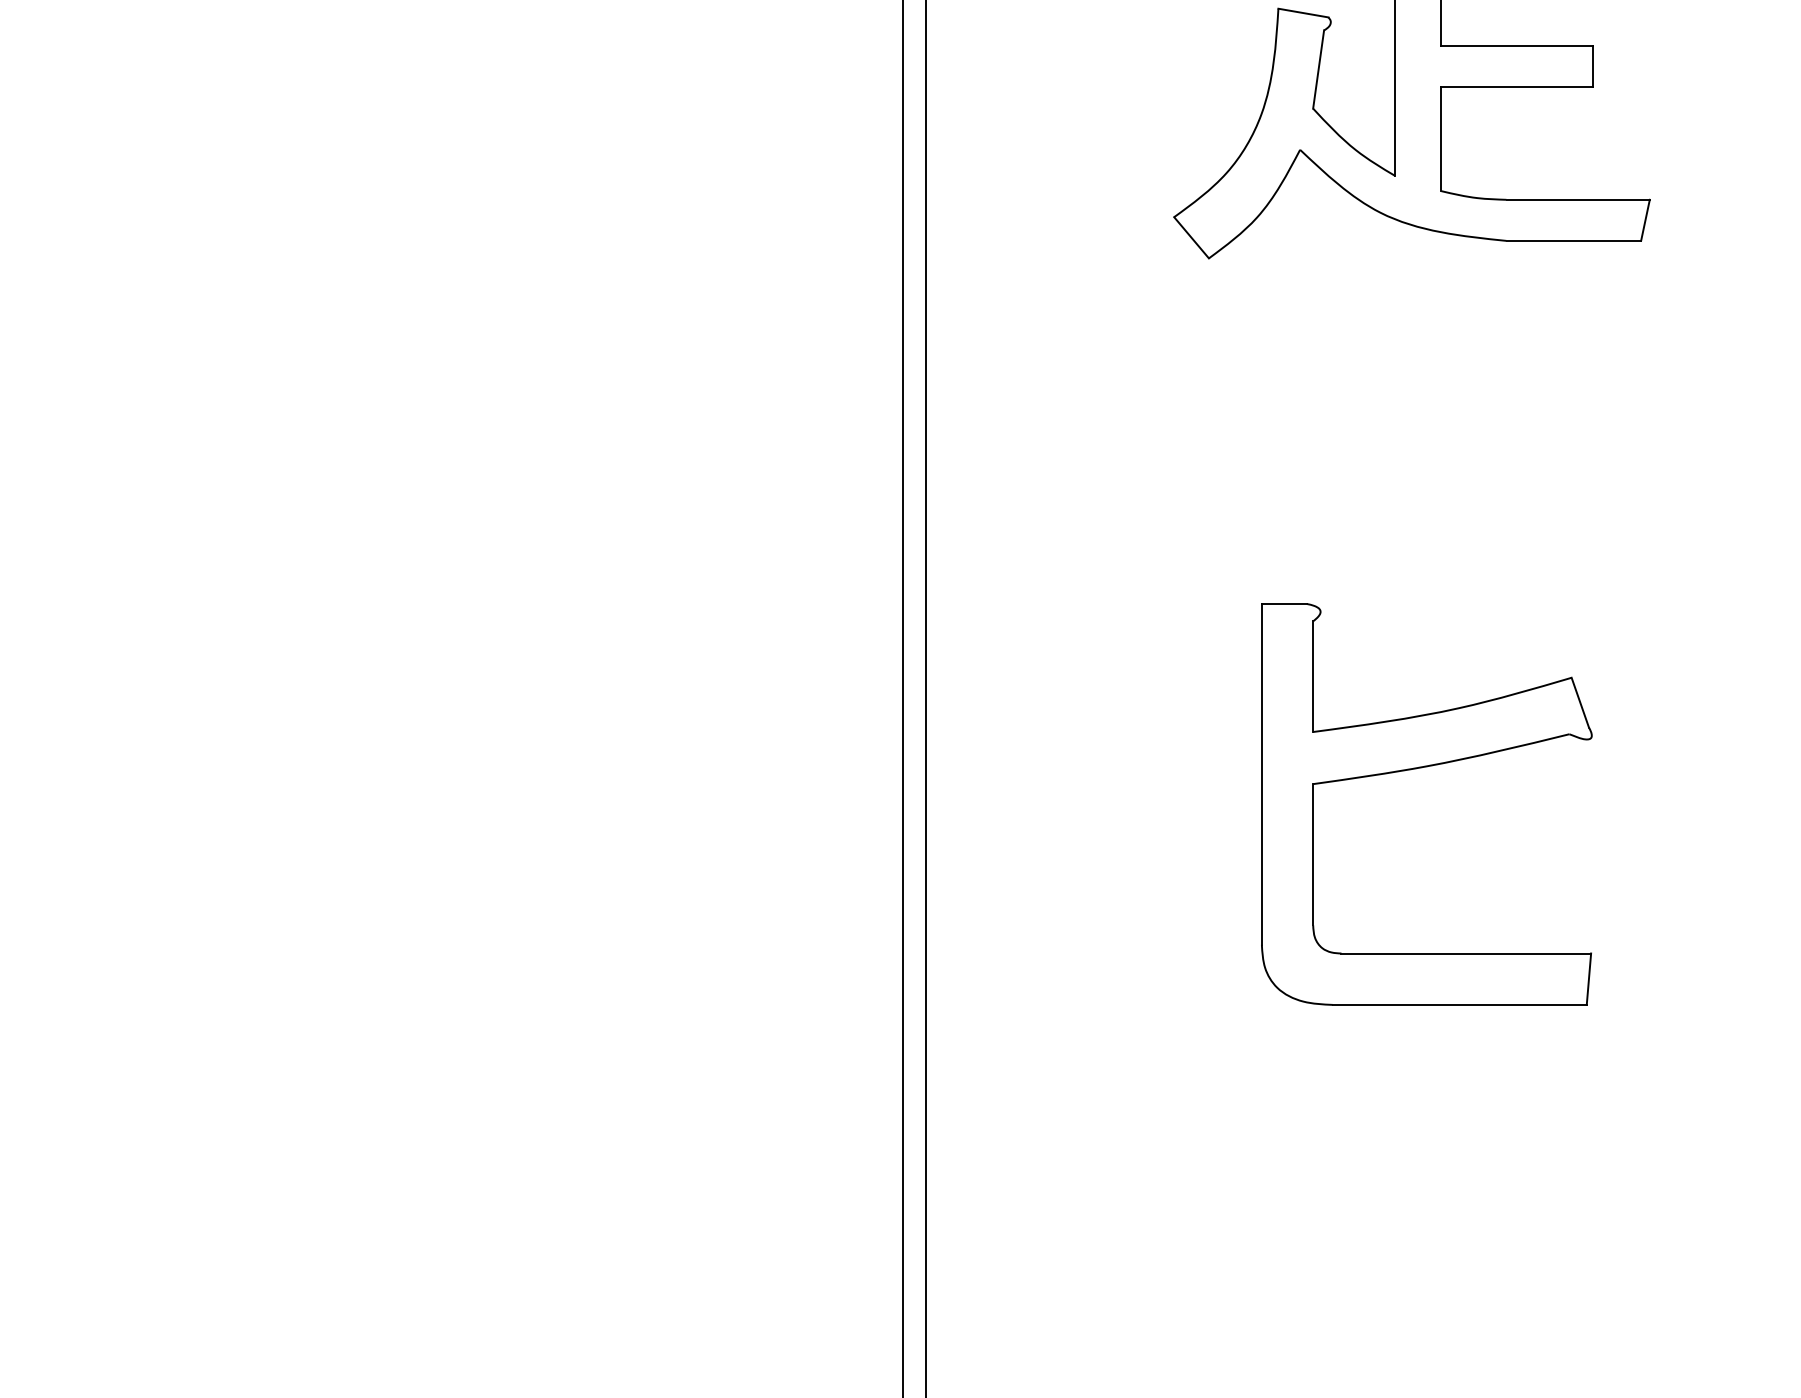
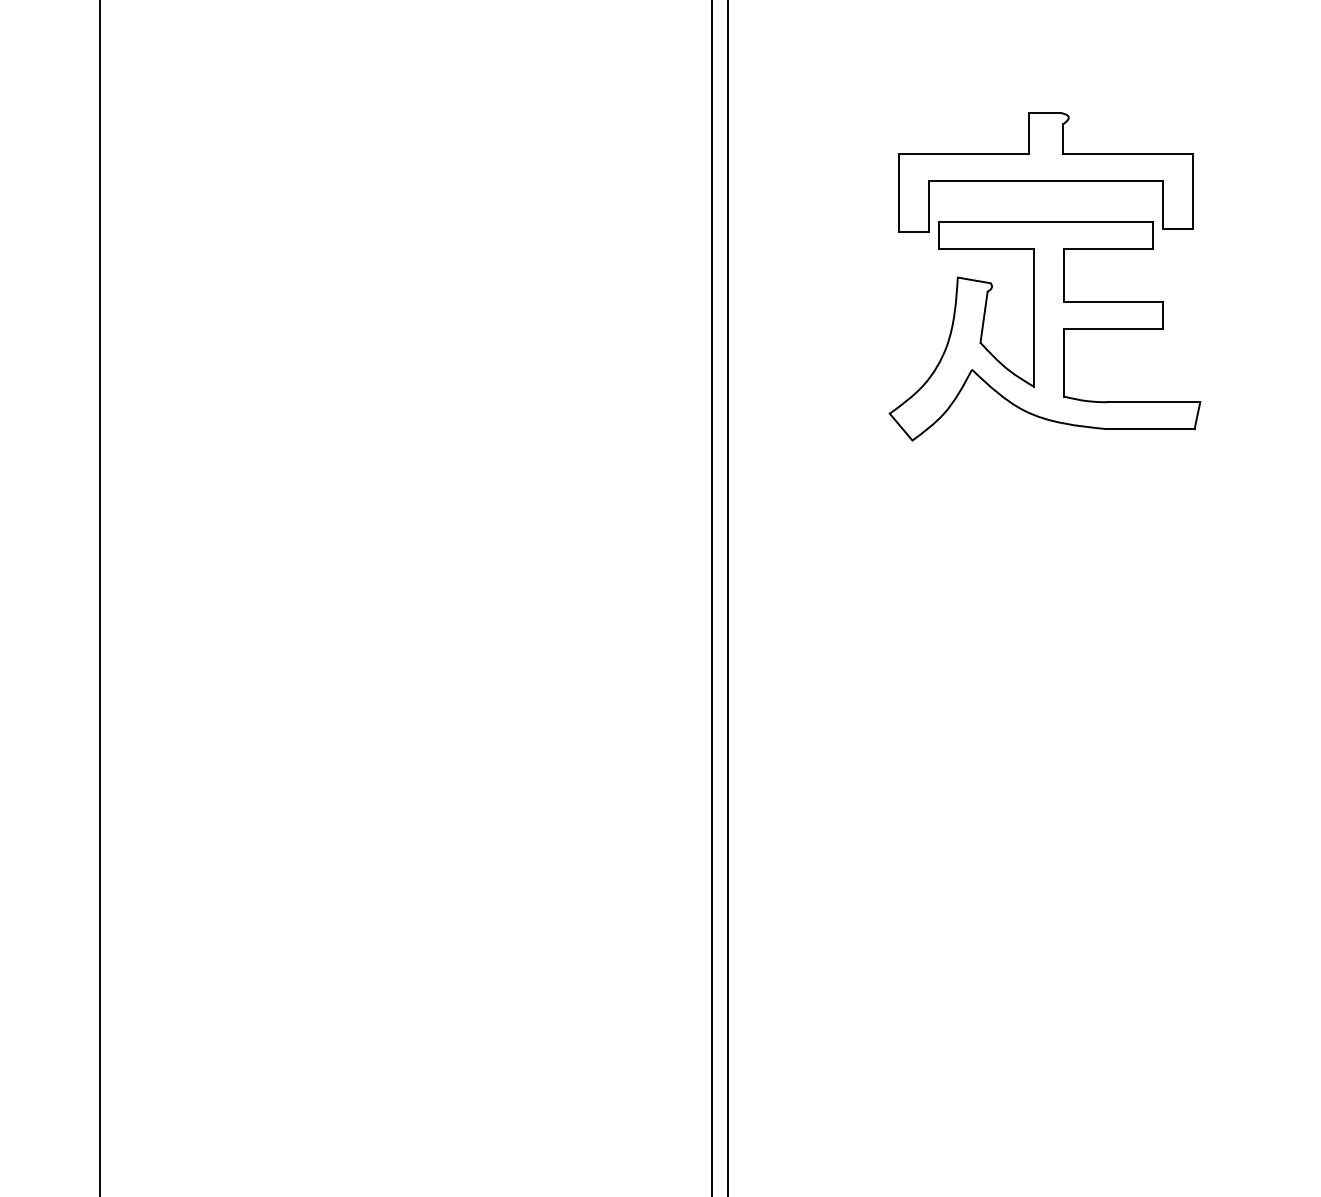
part: (1417, 769) -> (1048, 774), removed

